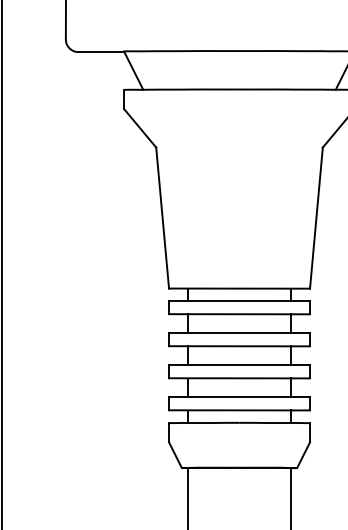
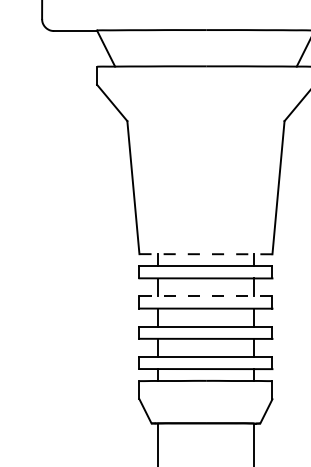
line: (240, 288) -> (206, 254), solid -> dashed
line: (239, 333) -> (205, 296), solid -> dashed

